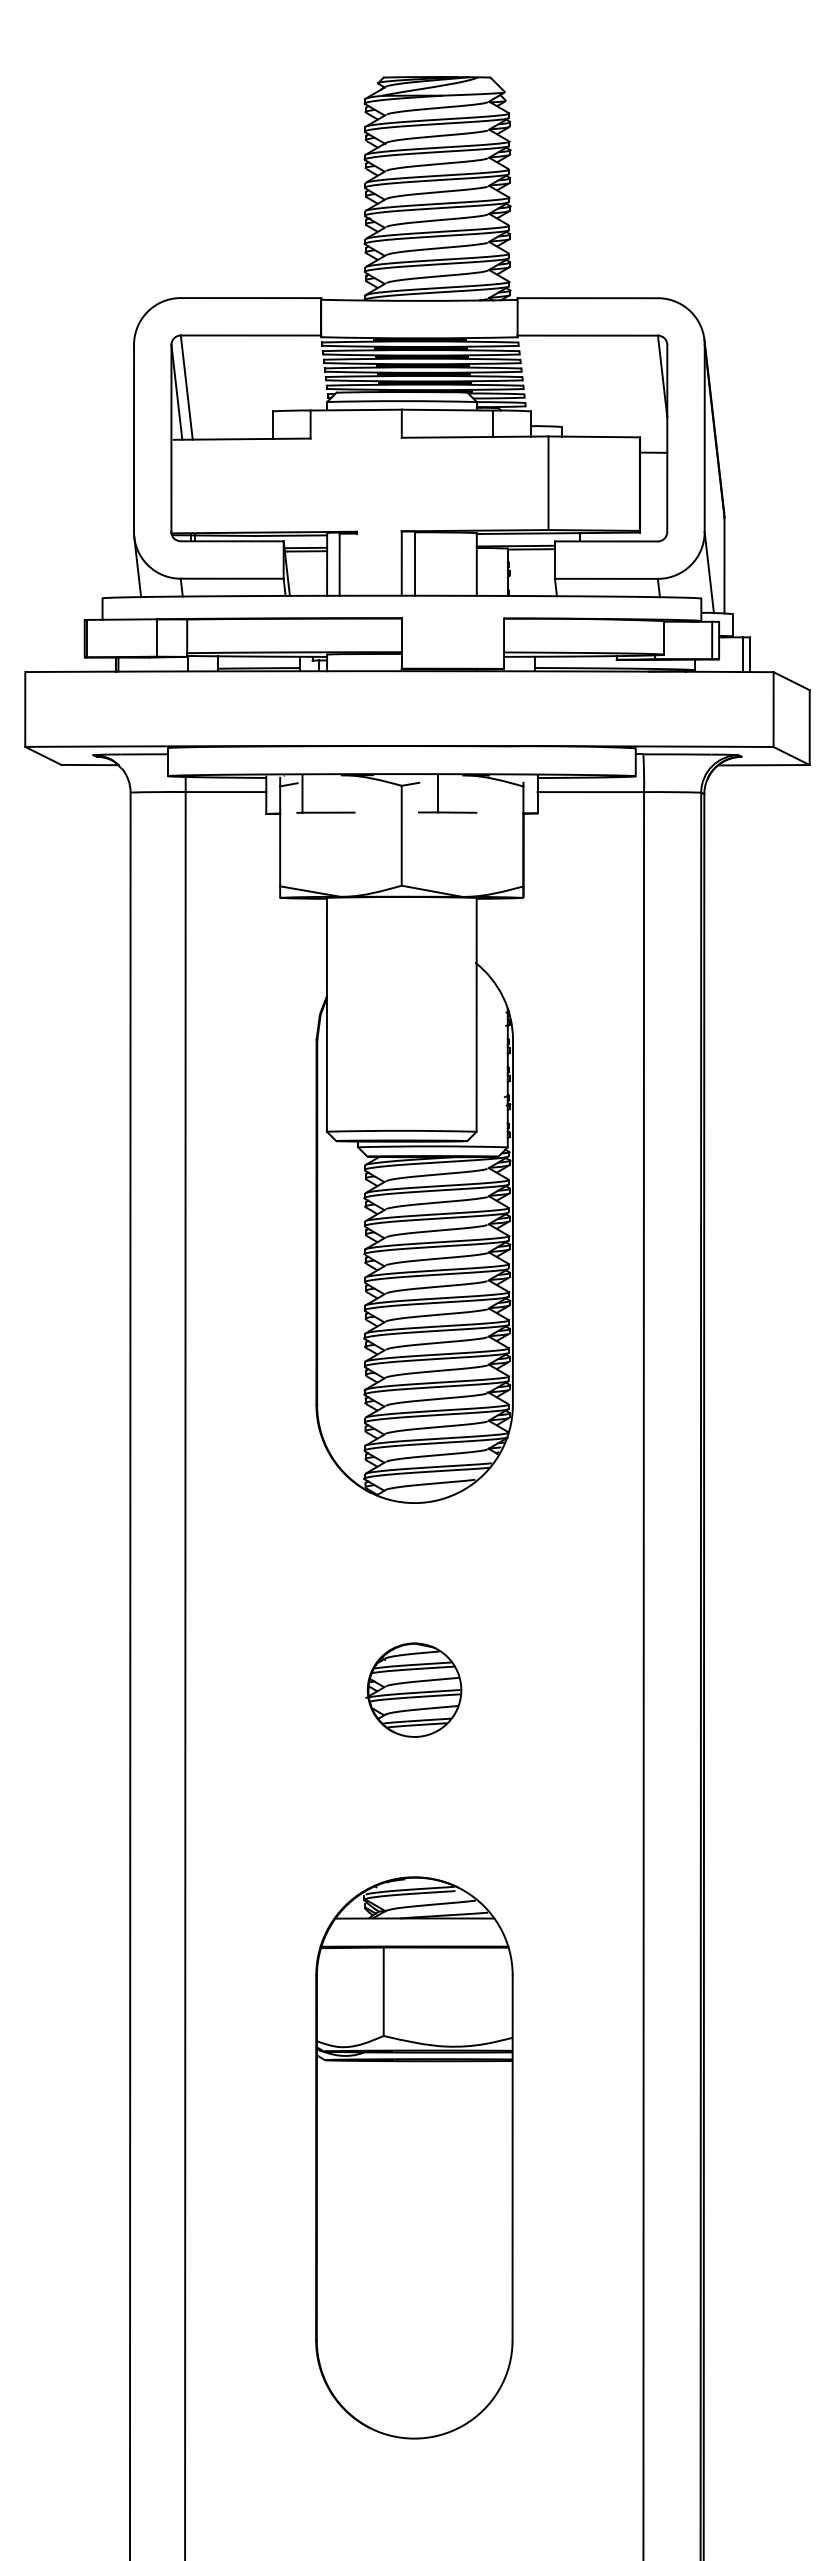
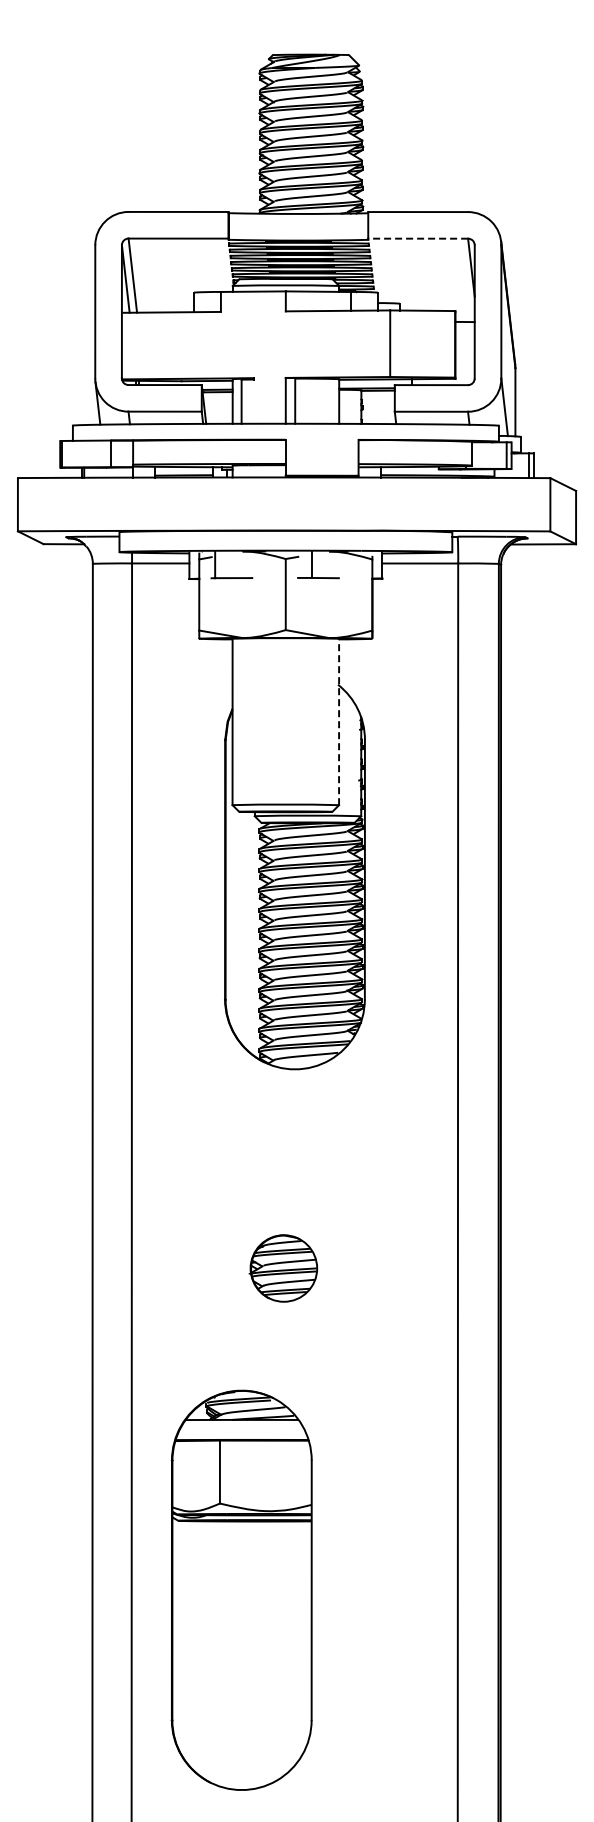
line: (588, 335) -> (418, 238), solid -> dashed
line: (477, 1014) -> (339, 721), solid -> dashed
part: (413, 1690) -> (283, 1268), moved
part: (413, 2156) -> (241, 1589), moved

